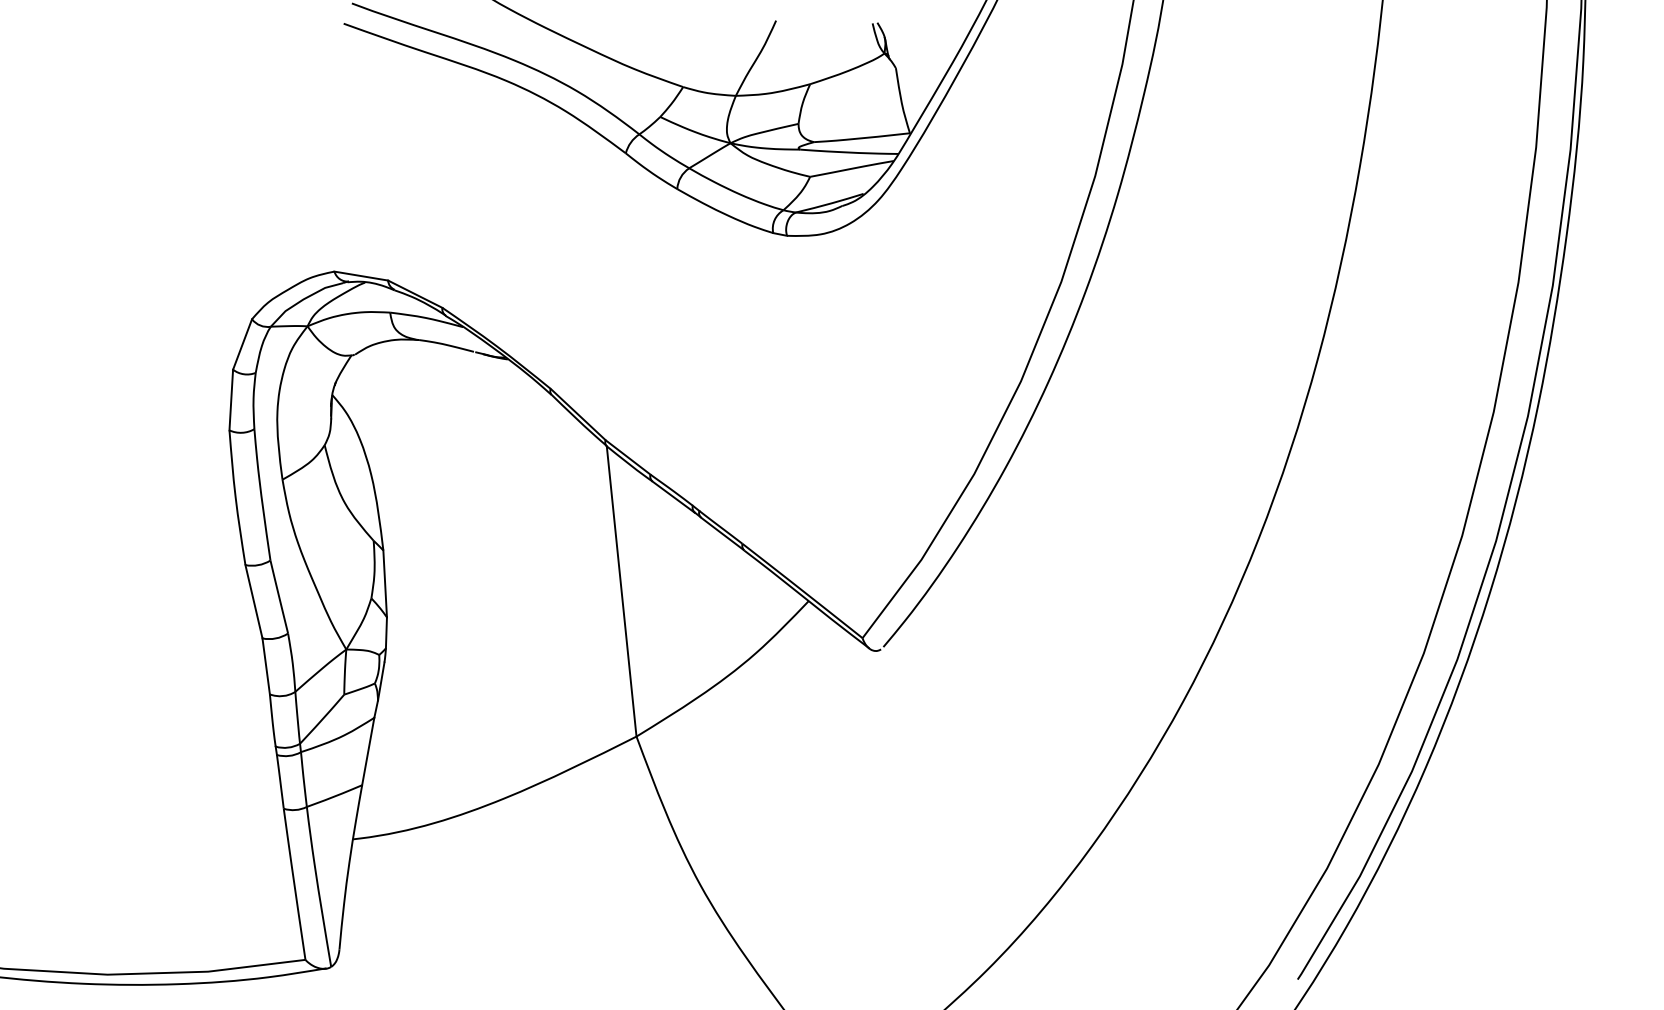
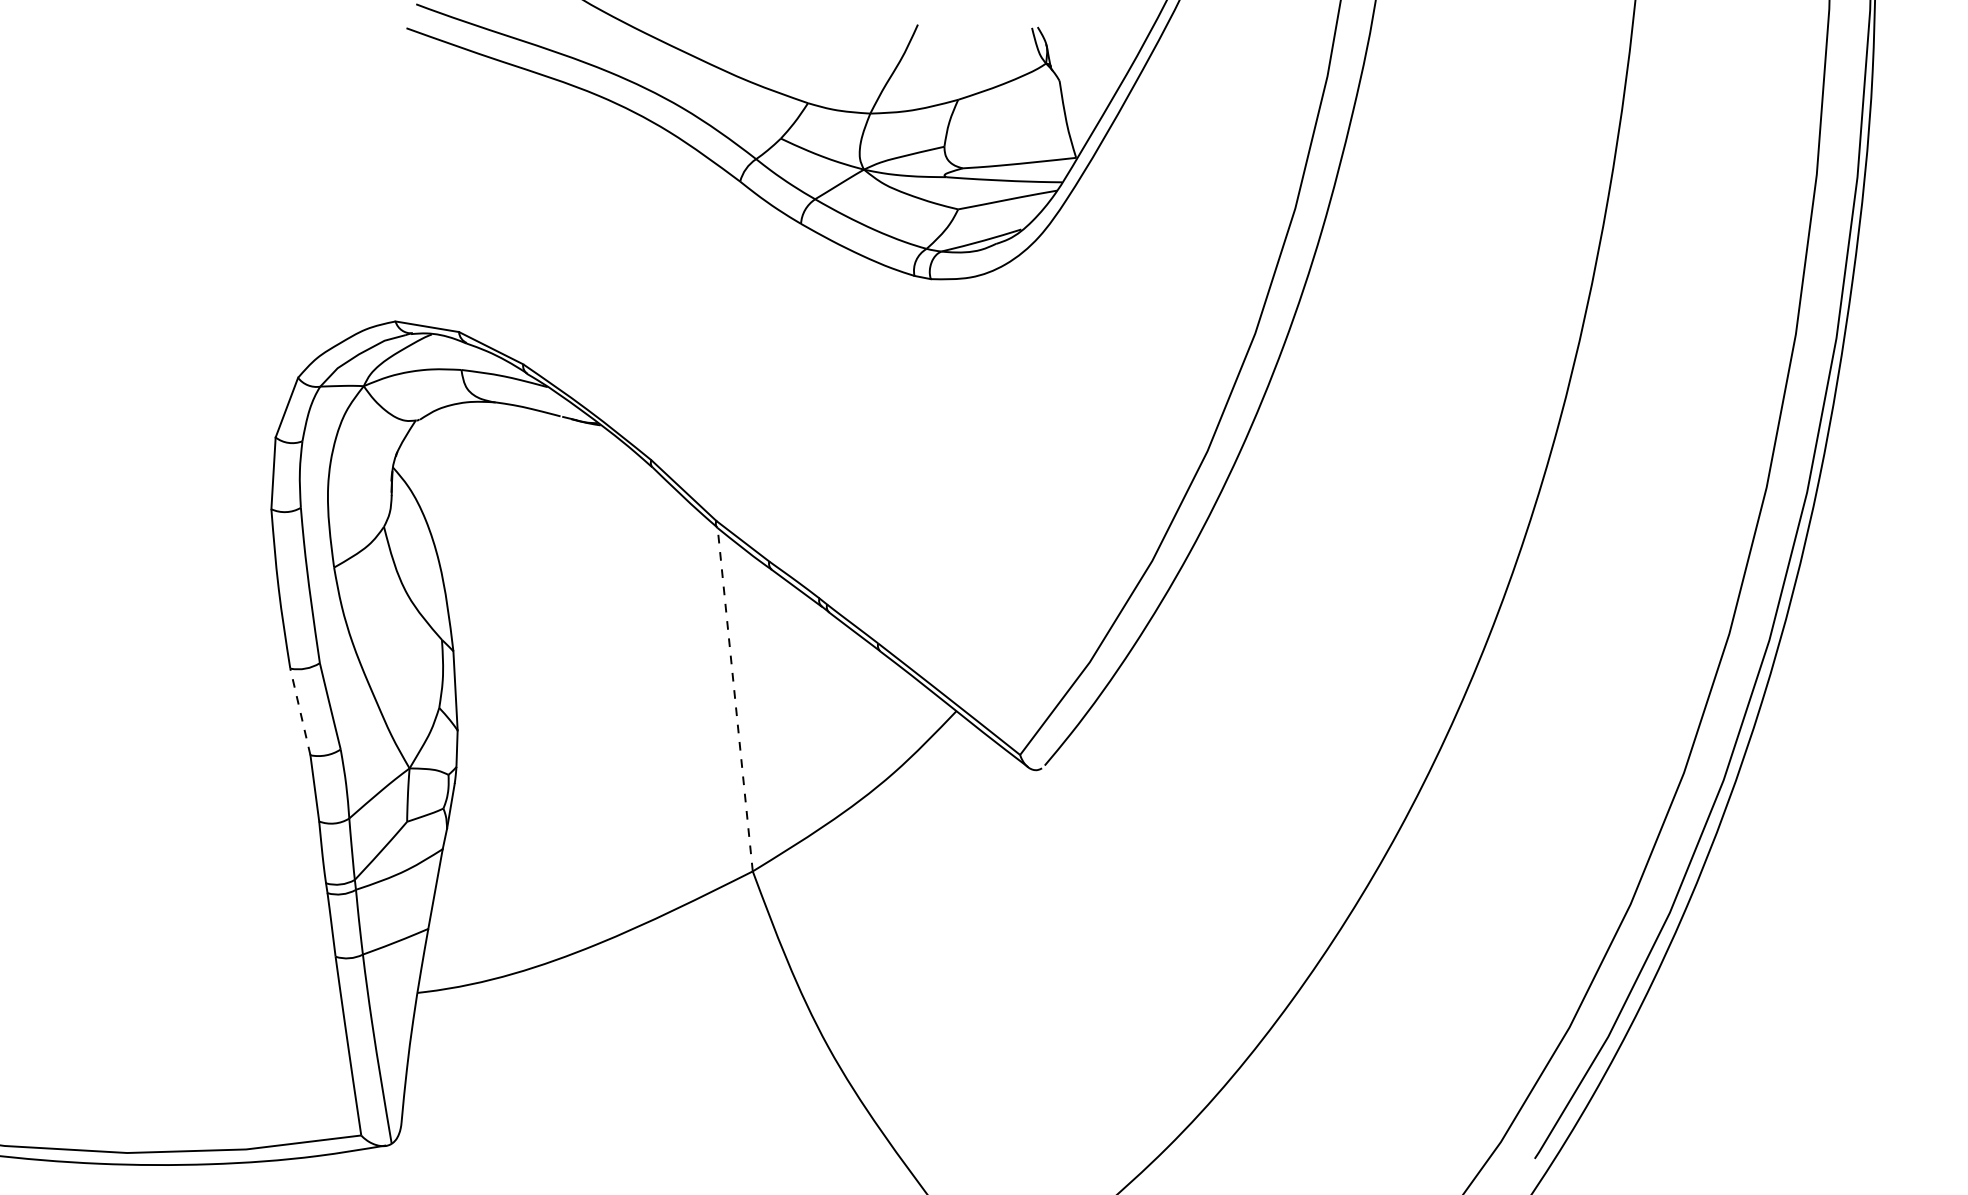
line: (621, 591) -> (735, 699), solid -> dashed
line: (253, 601) -> (299, 711), solid -> dashed

